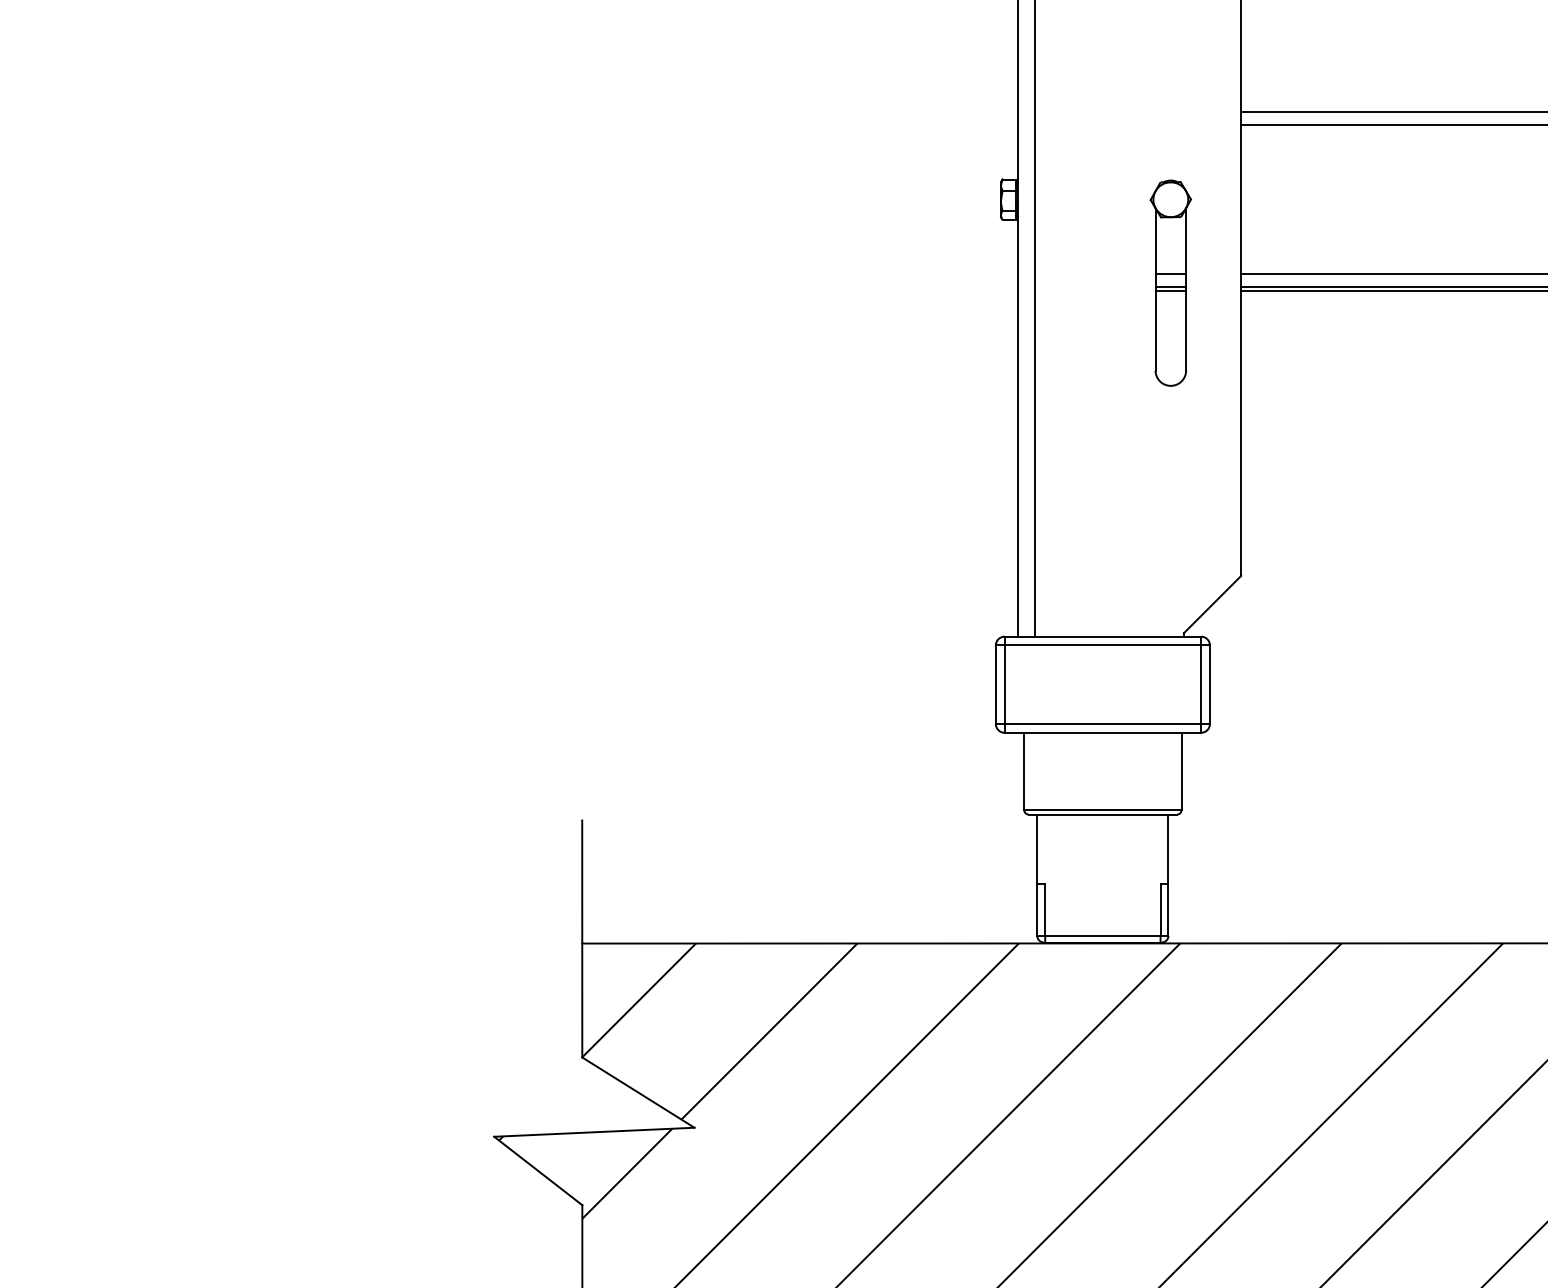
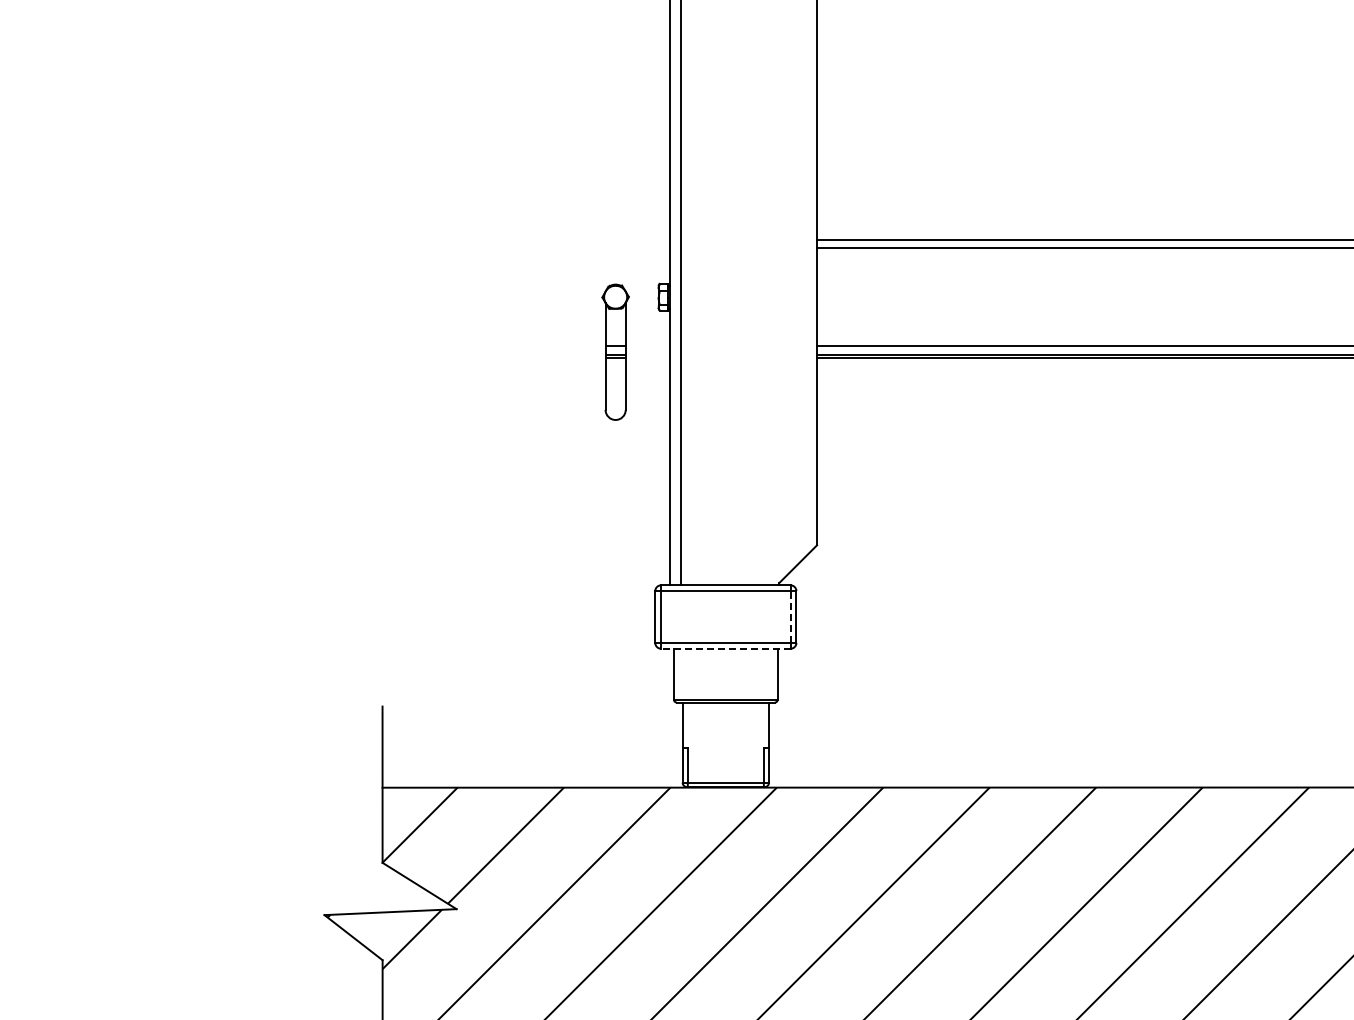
part: (1170, 282) -> (615, 351), moved
line: (1200, 685) -> (790, 617), solid -> dashed
line: (1102, 732) -> (725, 648), solid -> dashed

